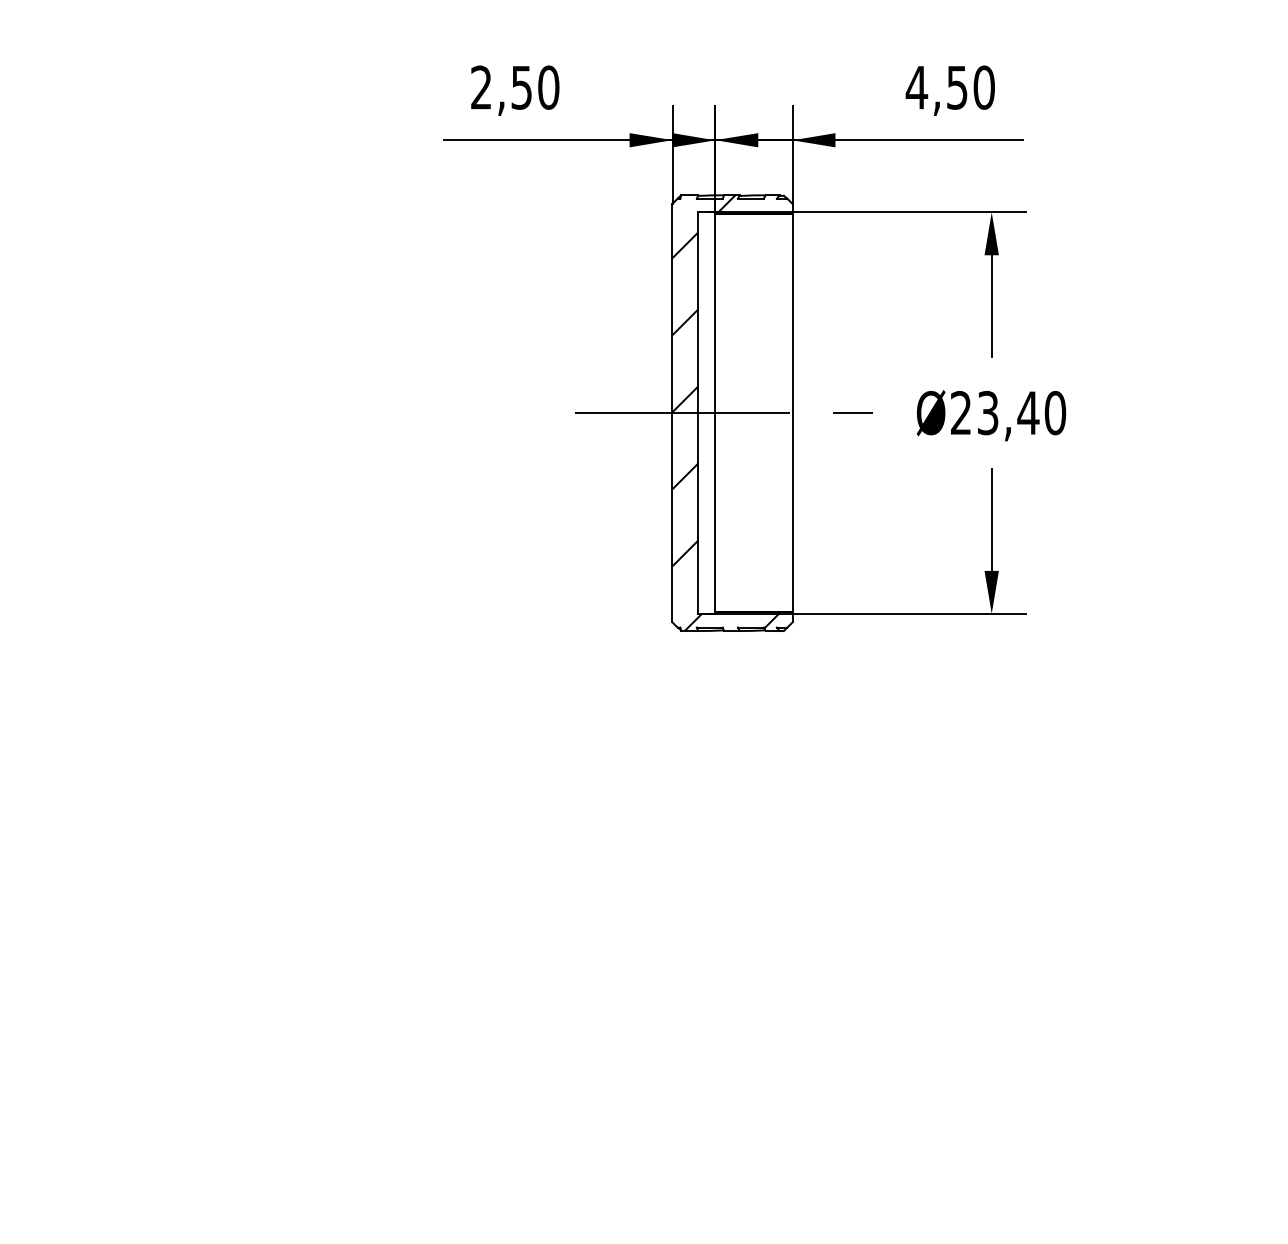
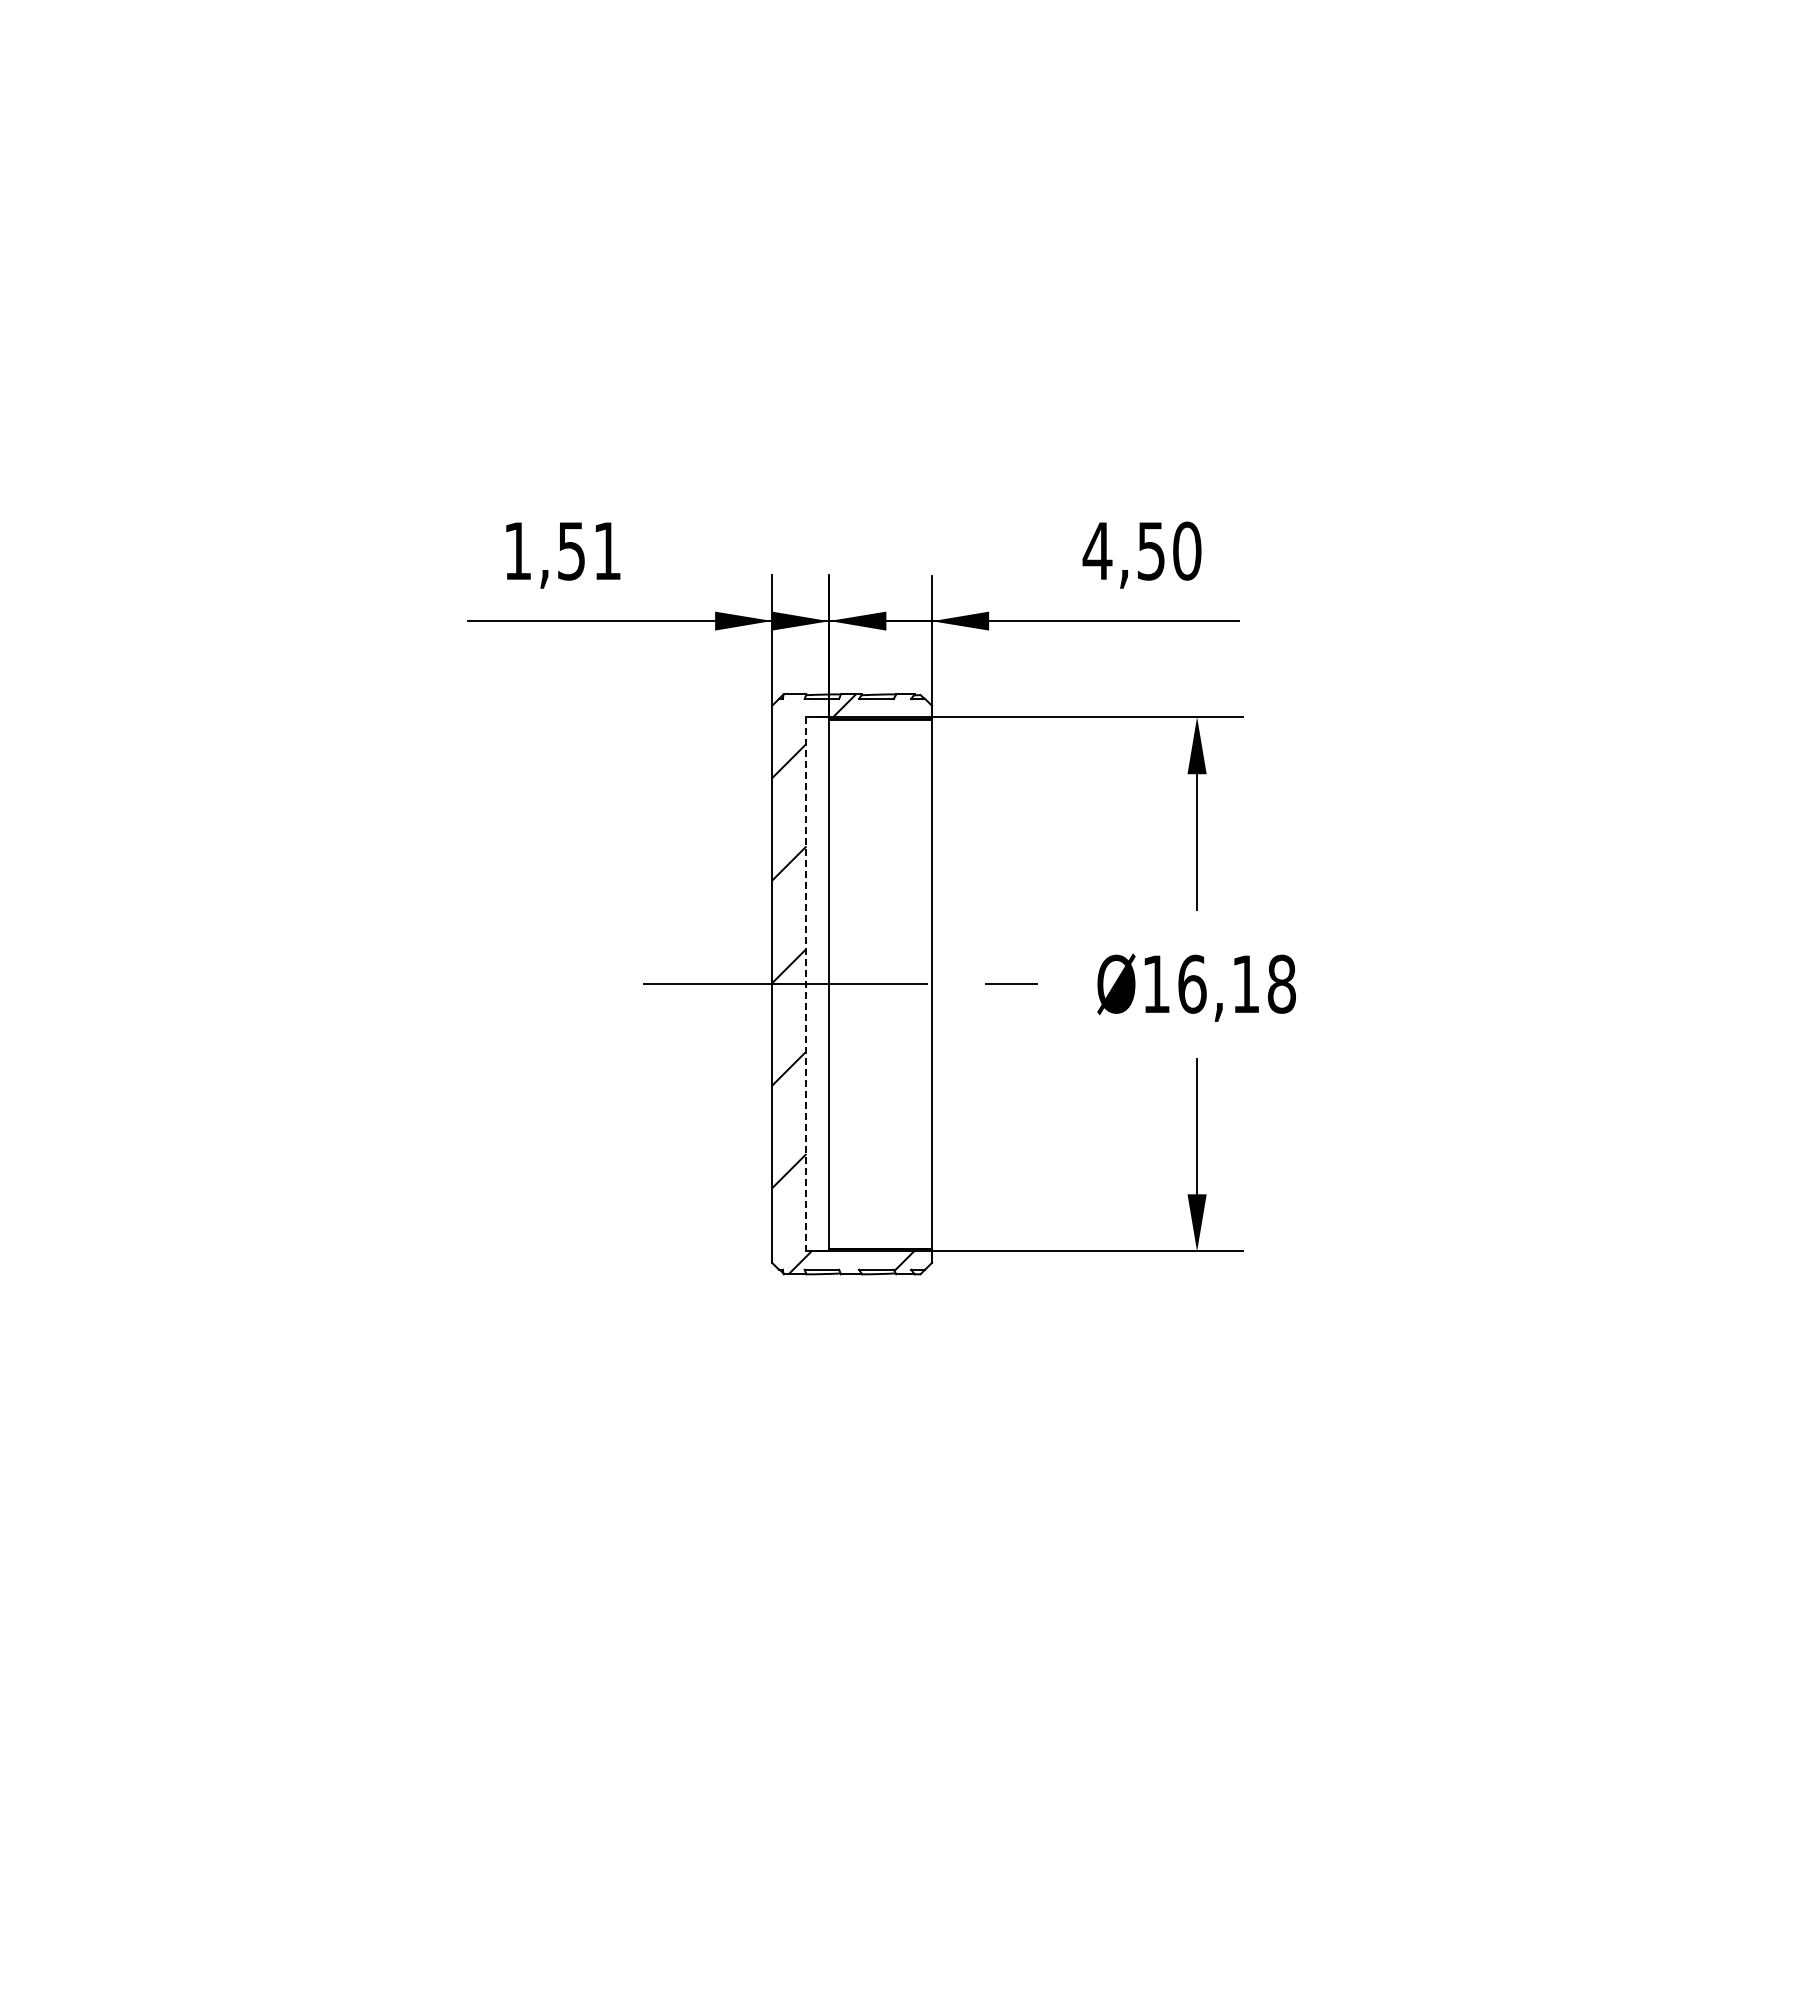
text: (514, 87) -> (562, 550), 2,50 -> 1,51
text: (1008, 412) -> (1219, 983), Ø23,40 -> Ø16,18
line: (698, 413) -> (806, 984), solid -> dashed

